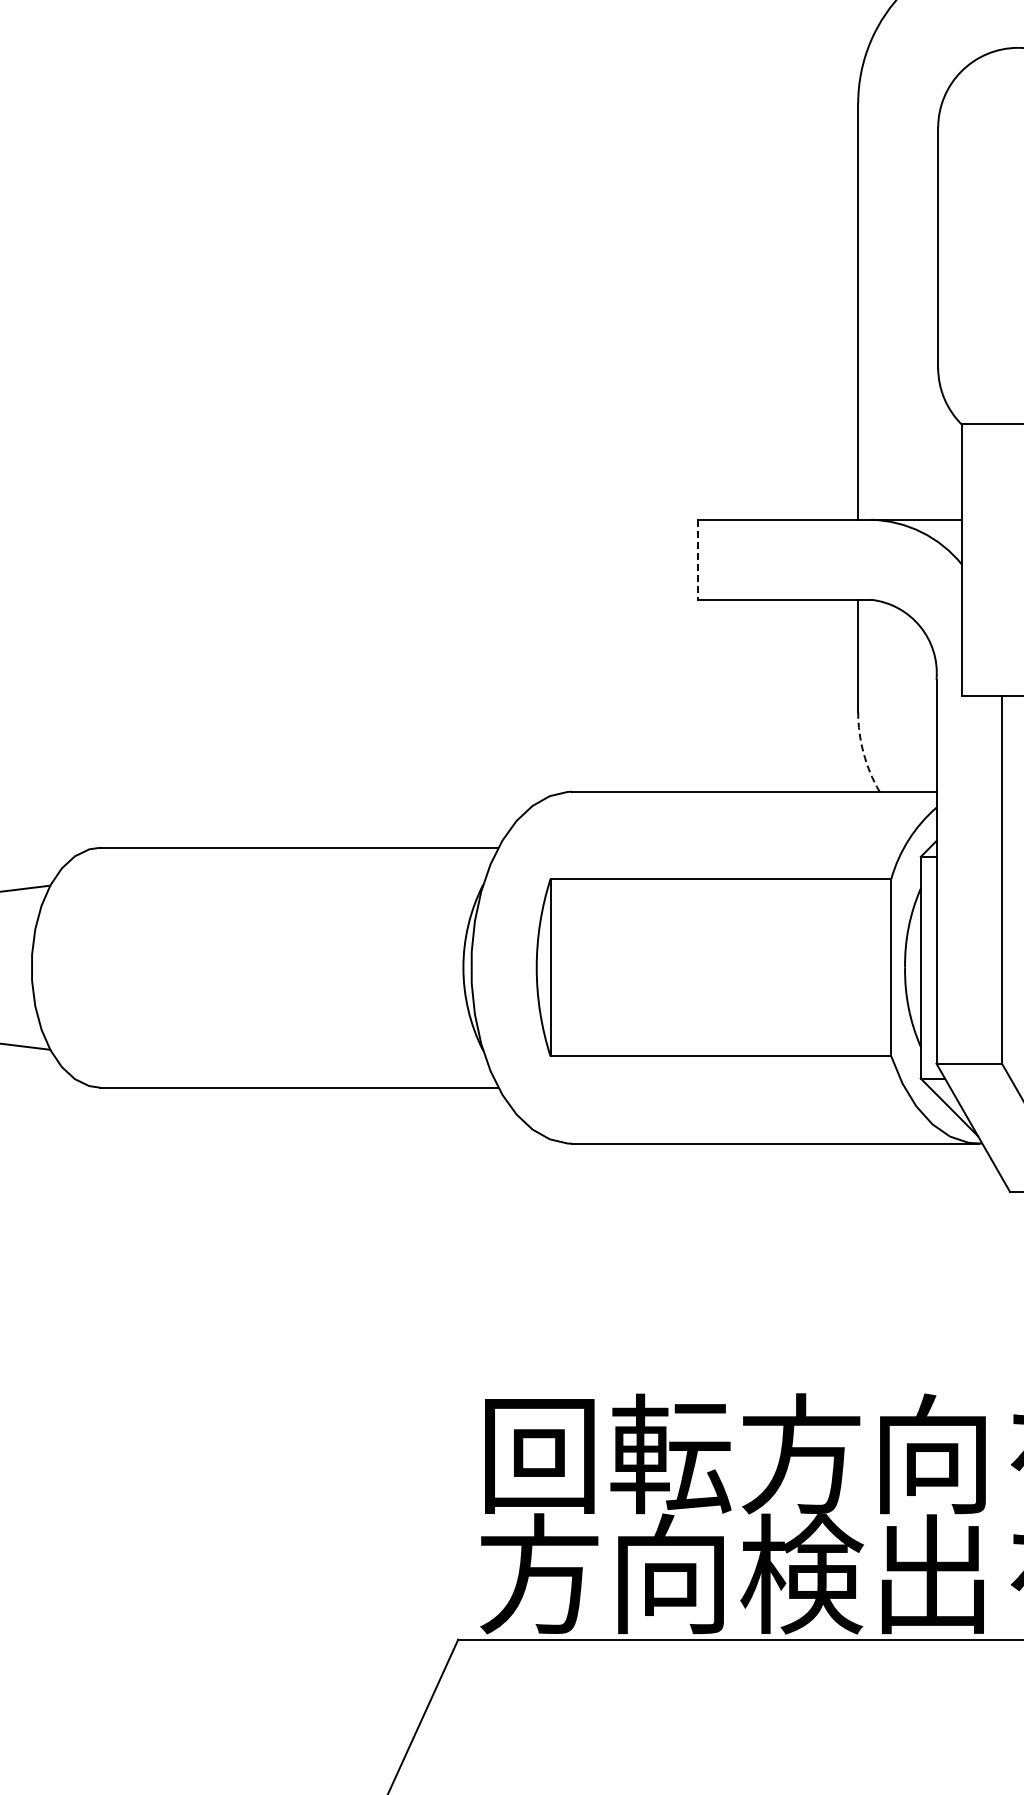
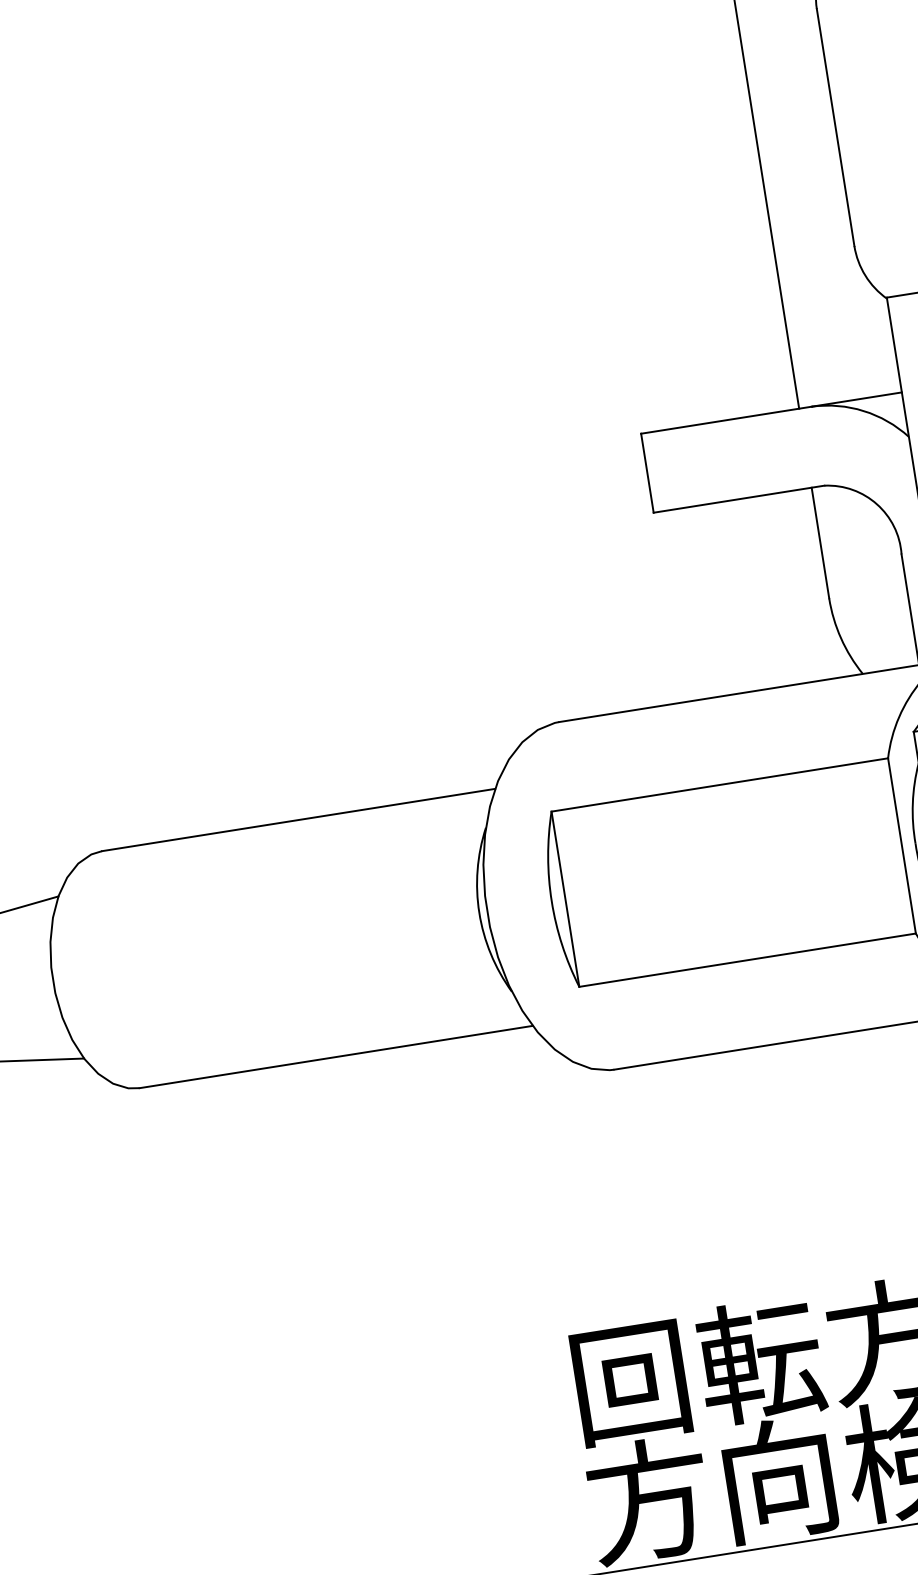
line: (698, 559) -> (647, 472), dashed -> solid
arc: (863, 753) -> (840, 638), dashed -> solid

